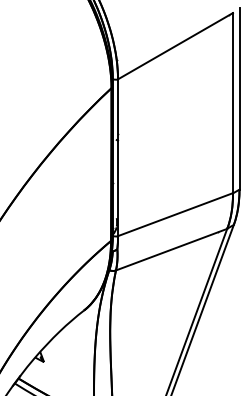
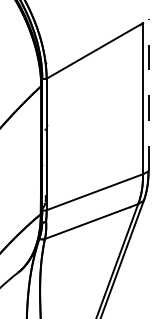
line: (239, 98) -> (148, 94), solid -> dashed

